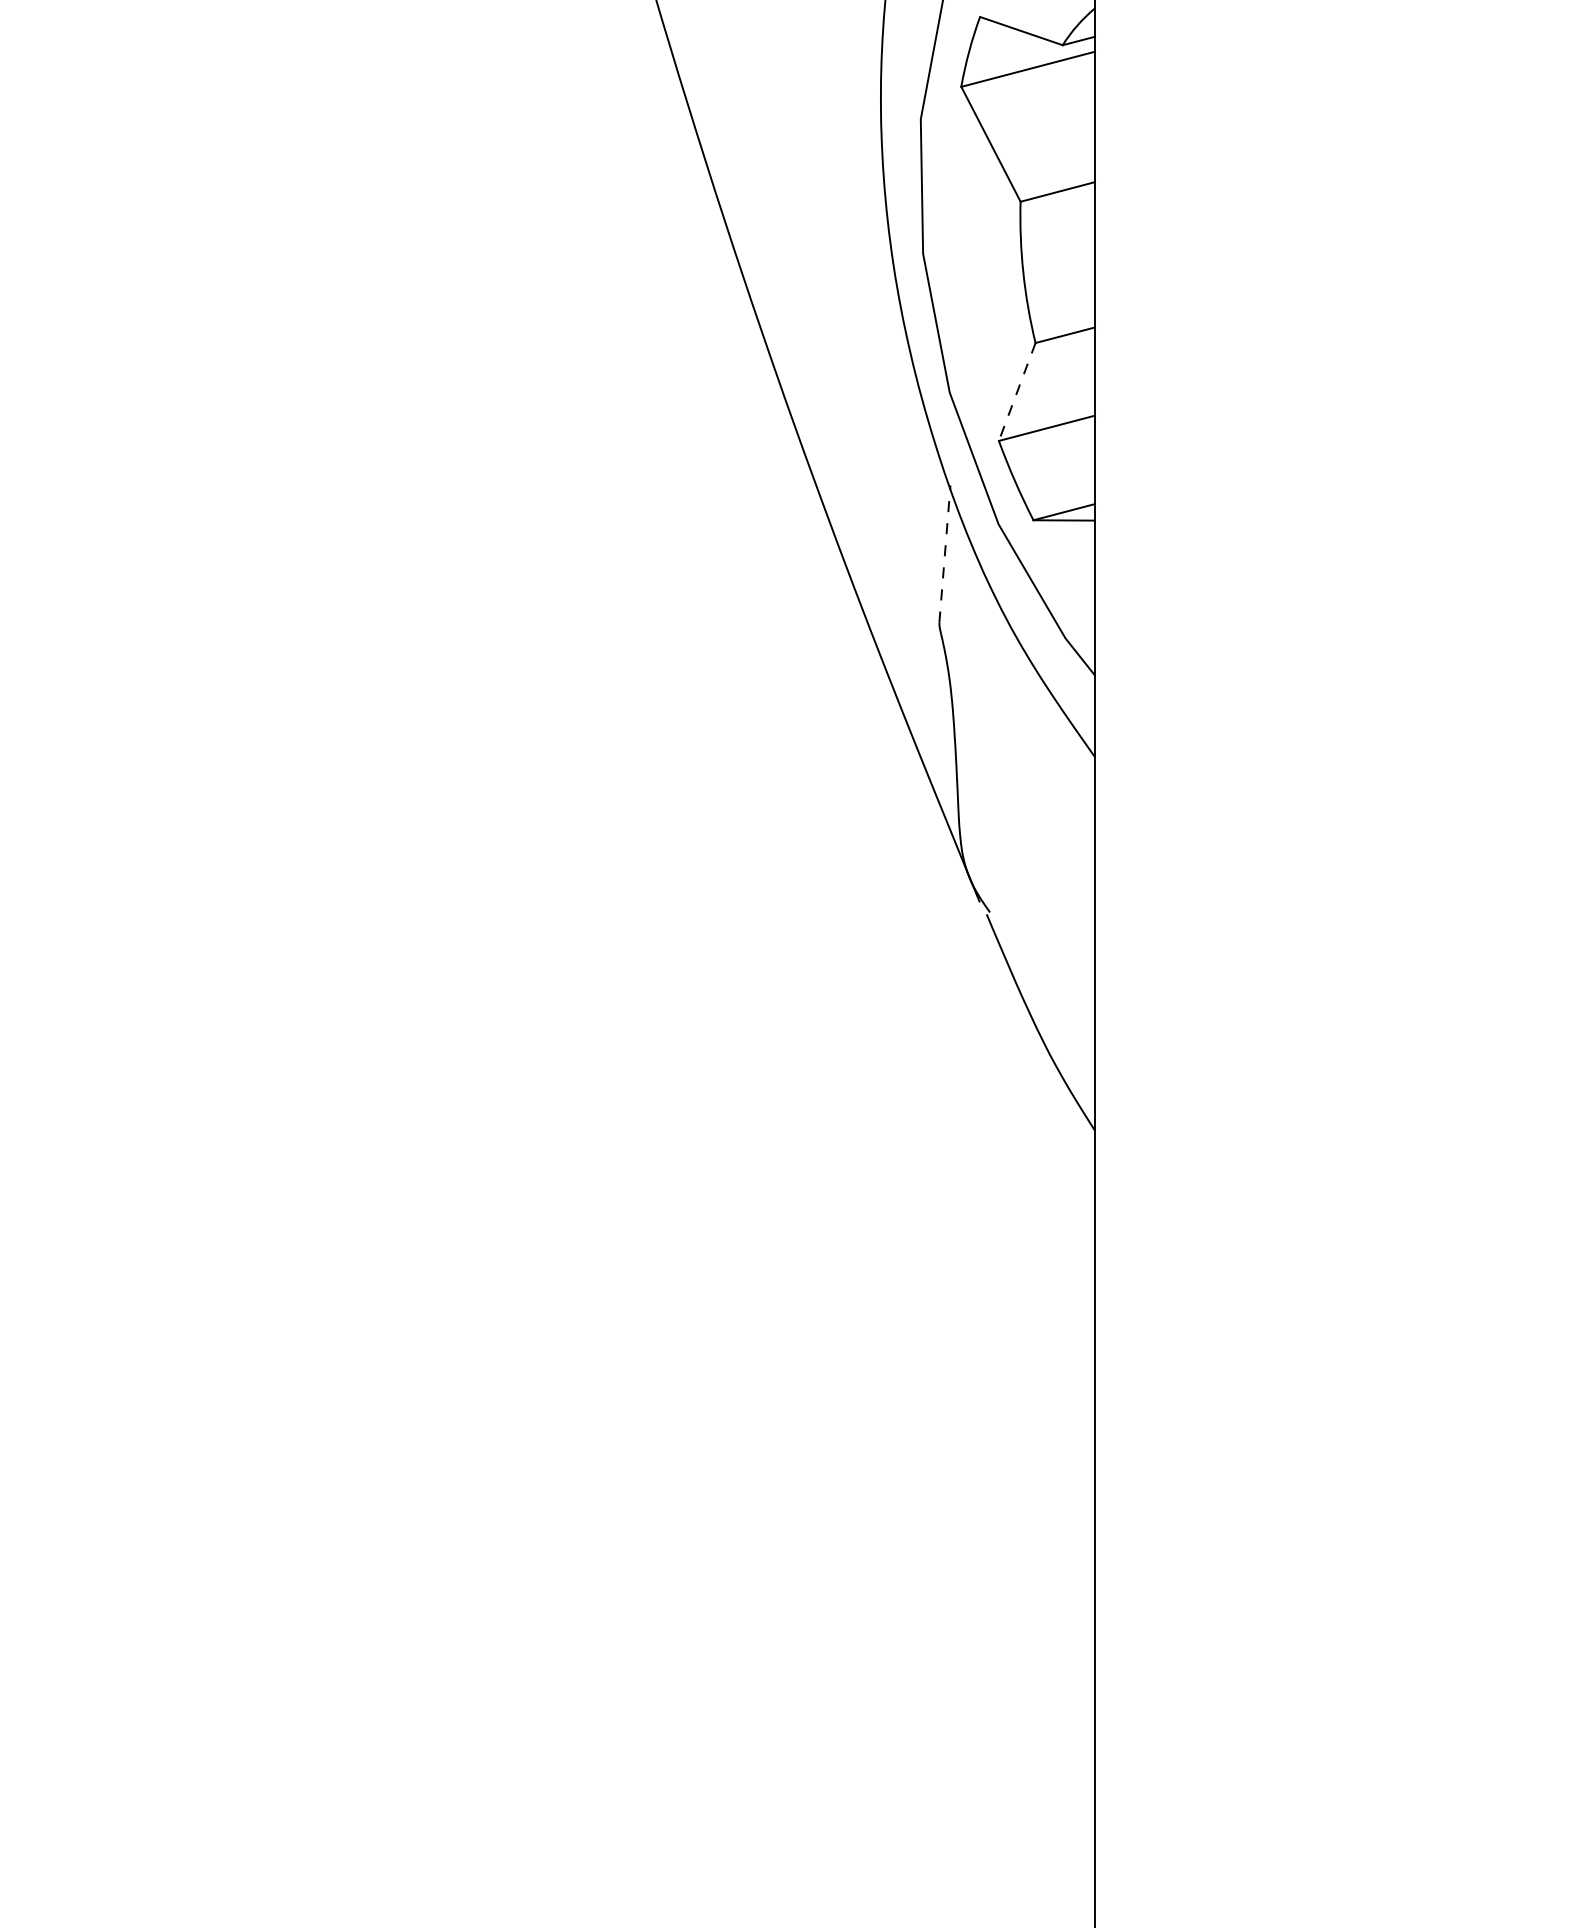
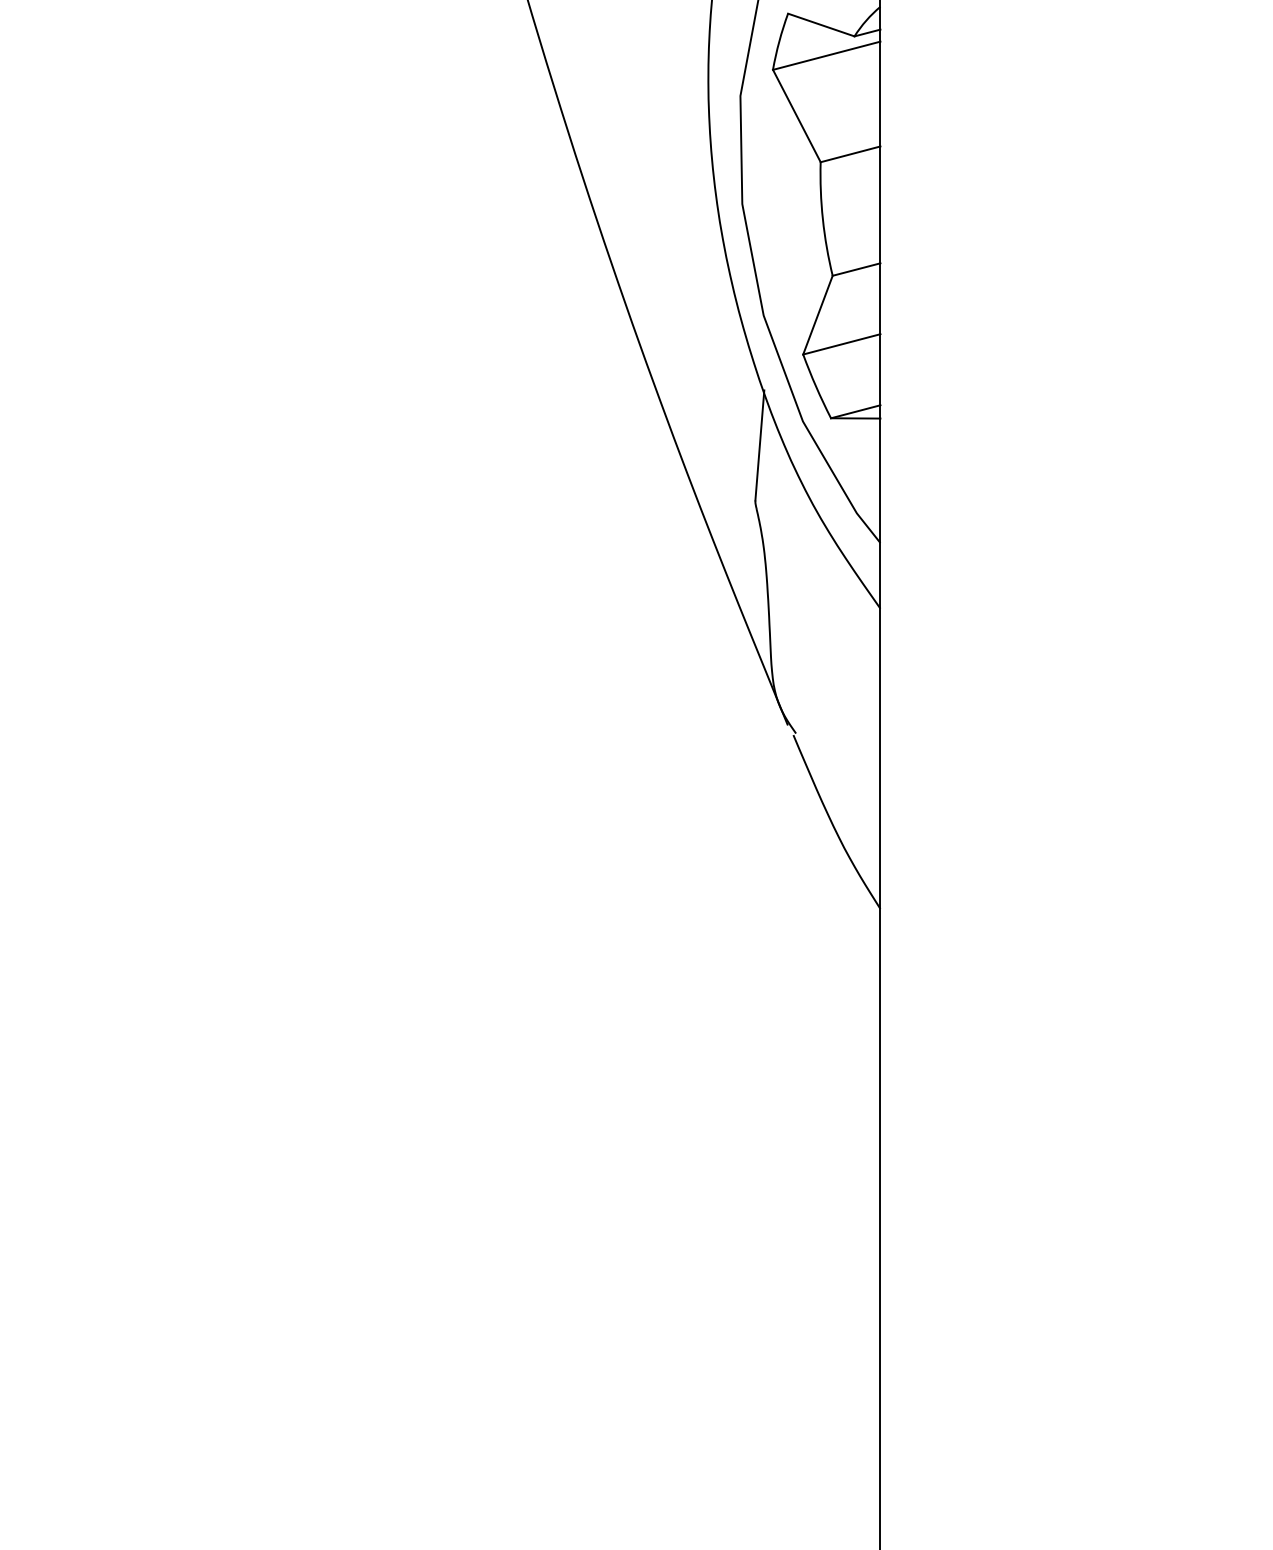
line: (1017, 392) -> (818, 315), dashed -> solid
line: (944, 554) -> (759, 445), dashed -> solid

